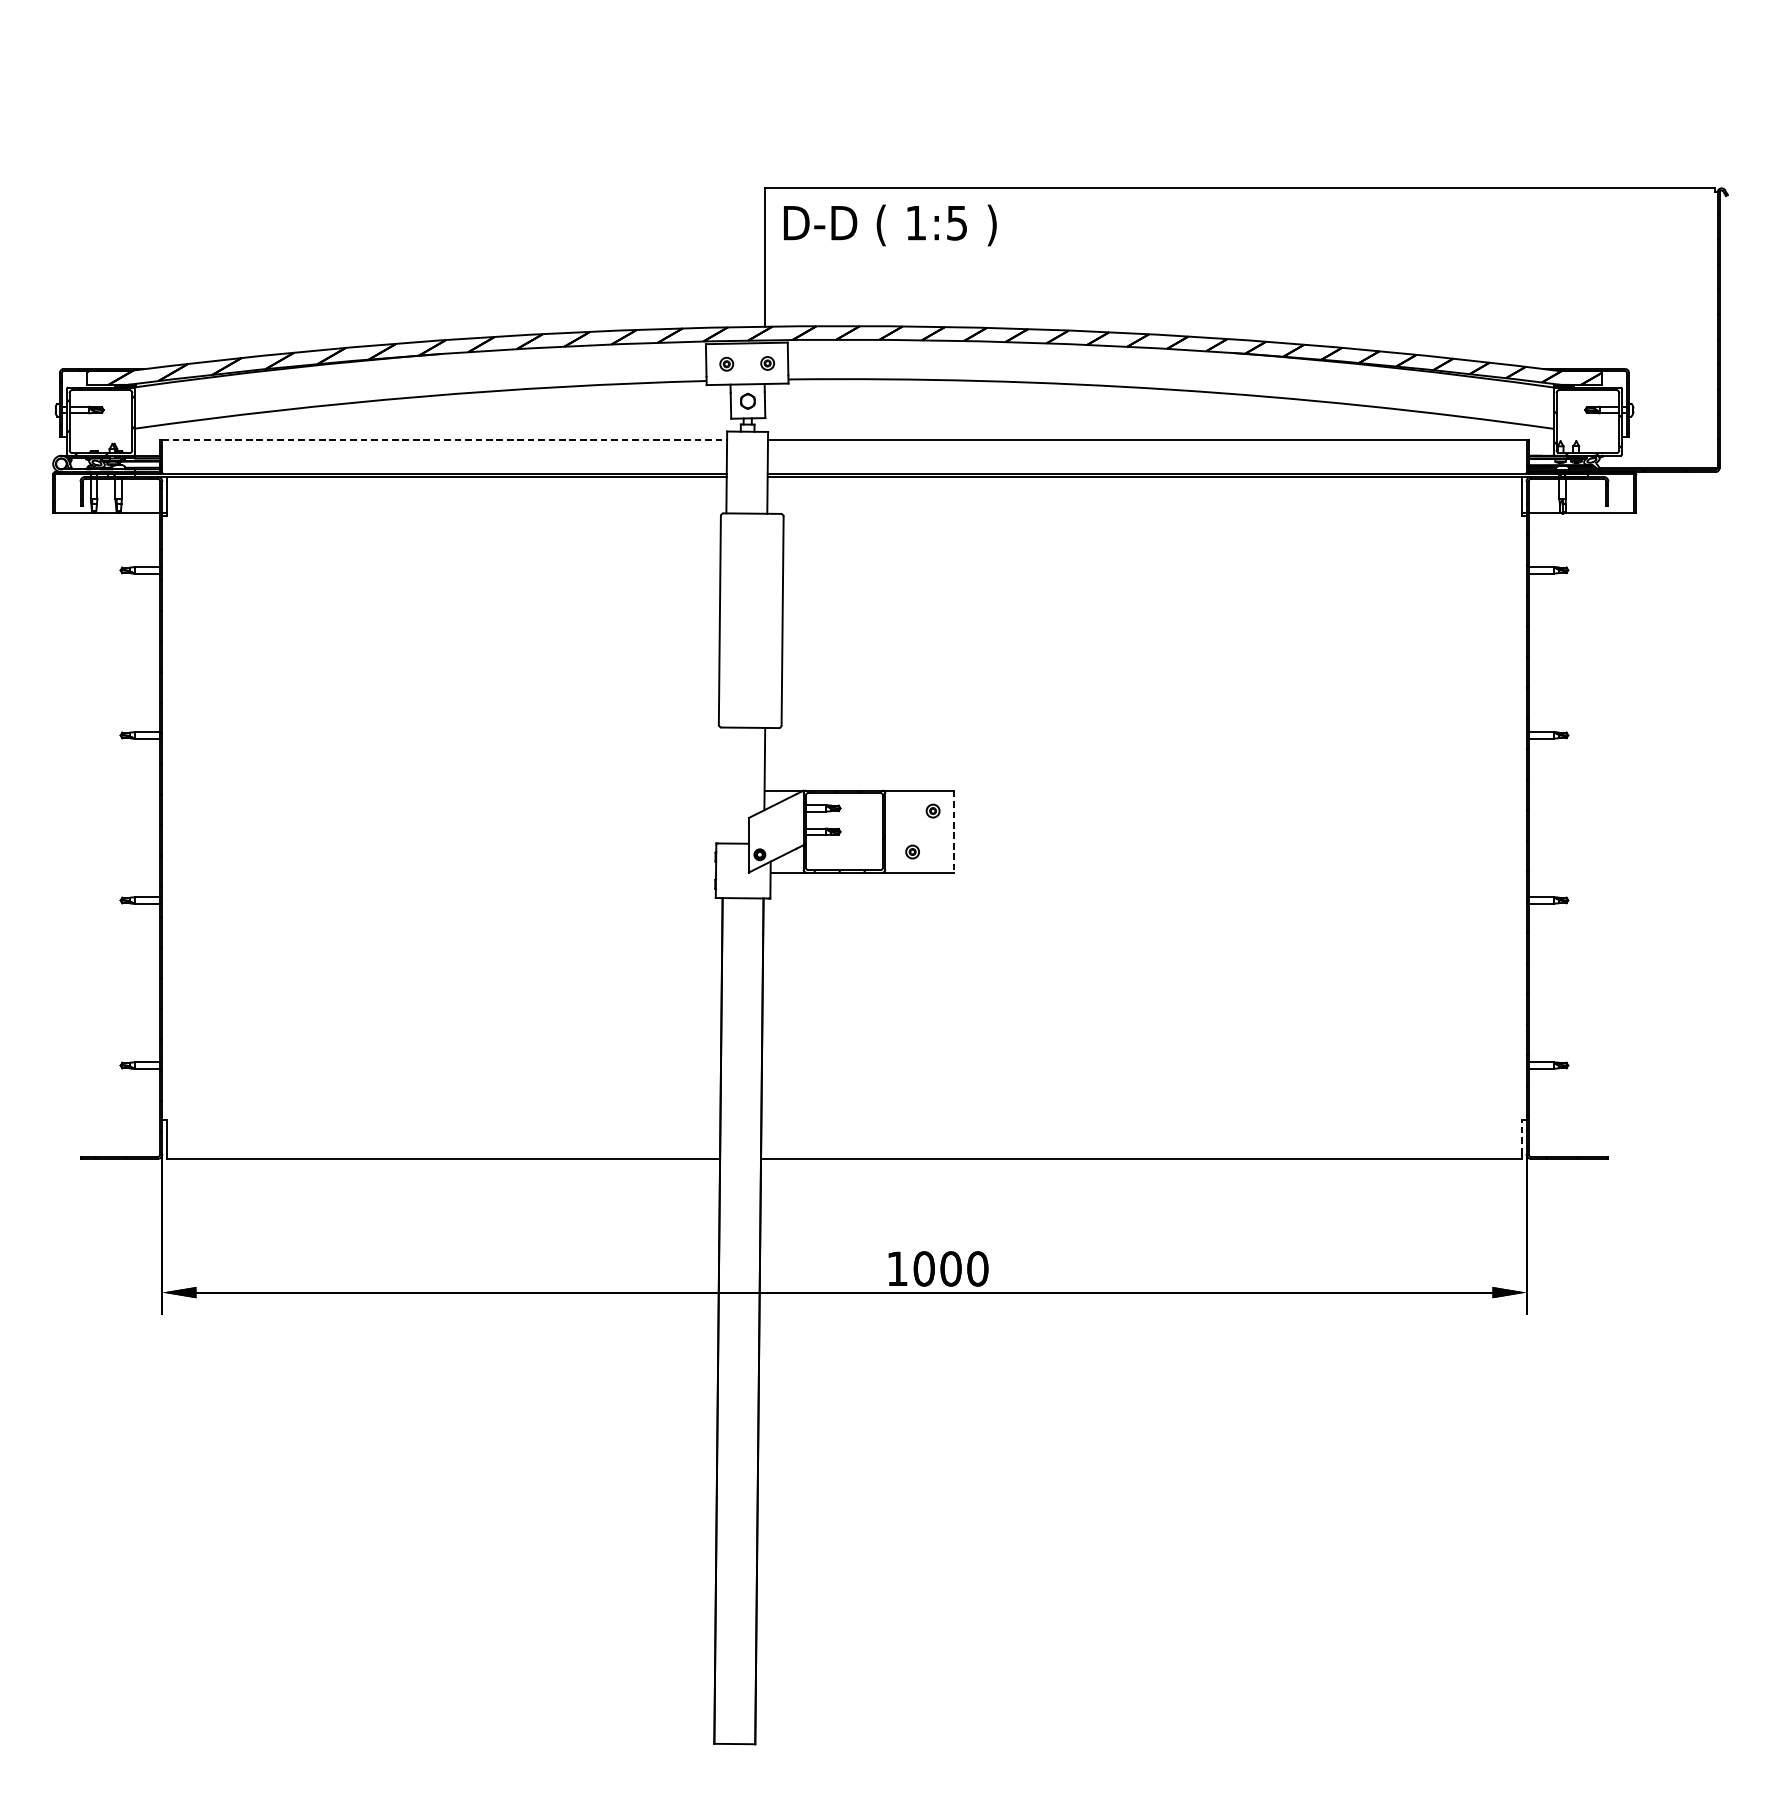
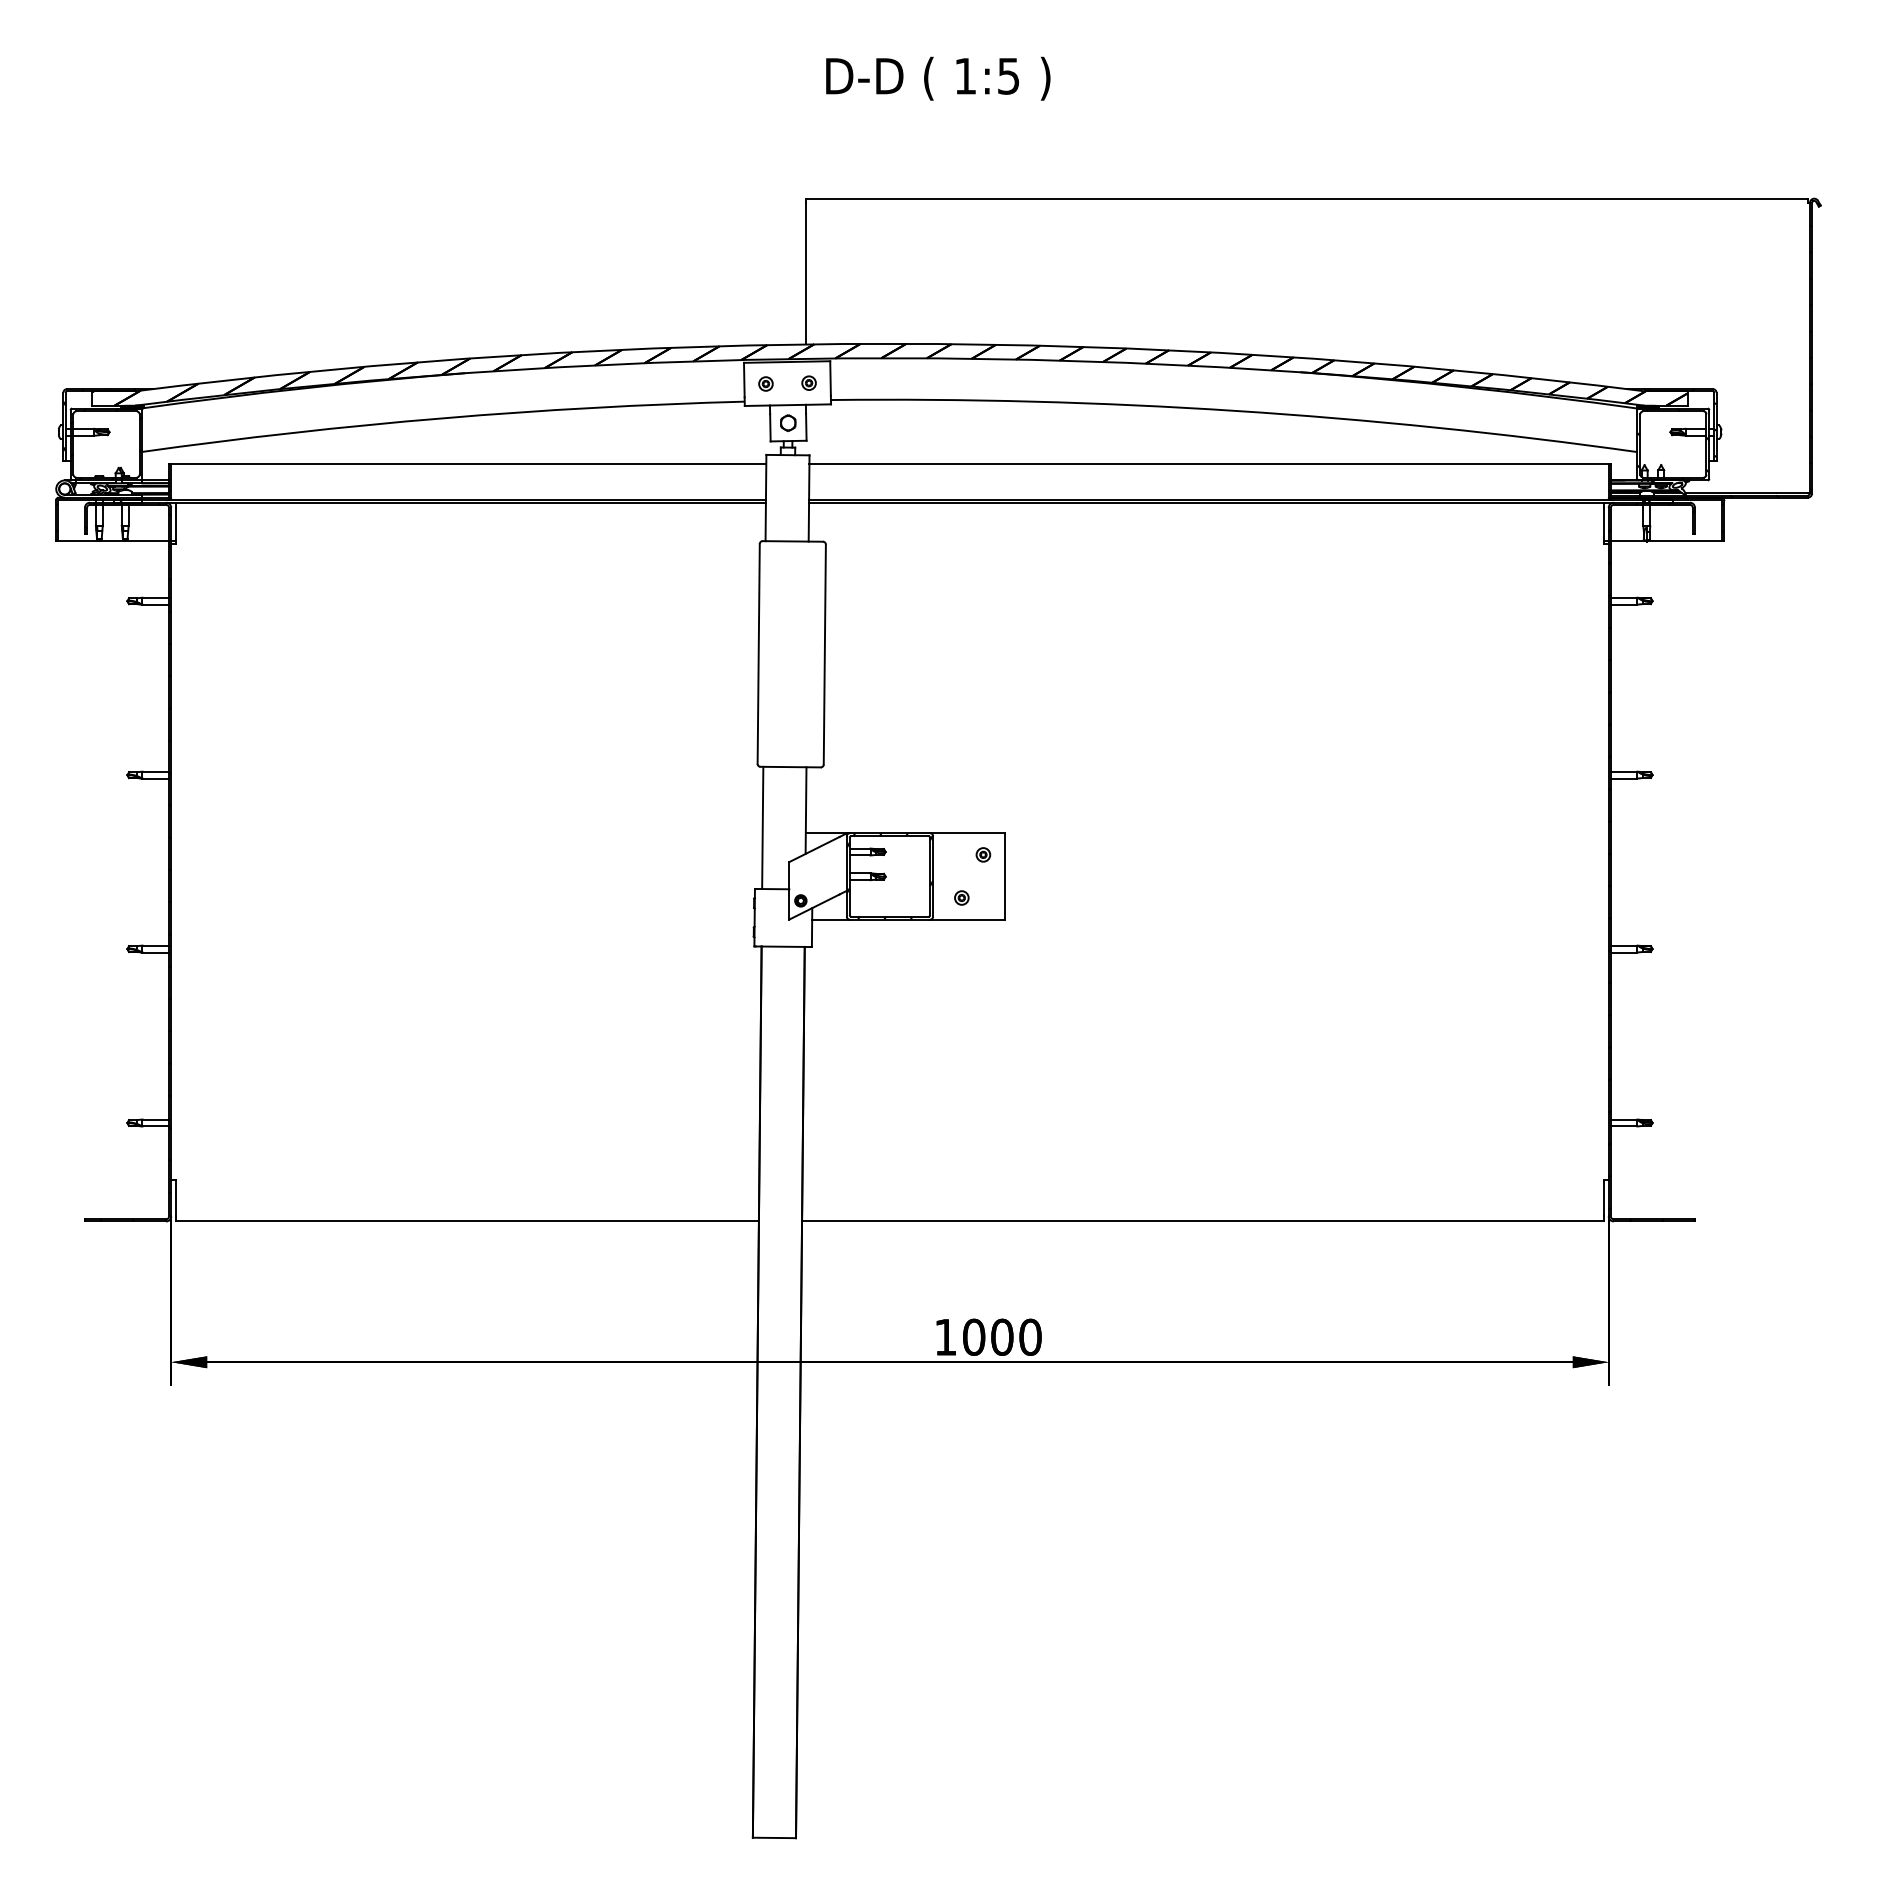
text: (890, 225) -> (938, 78), moved
line: (444, 439) -> (468, 463), dashed -> solid
line: (723, 785) -> (762, 827), added
line: (953, 831) -> (1004, 876), dashed -> solid
line: (1521, 1137) -> (1603, 1198), dashed -> solid

